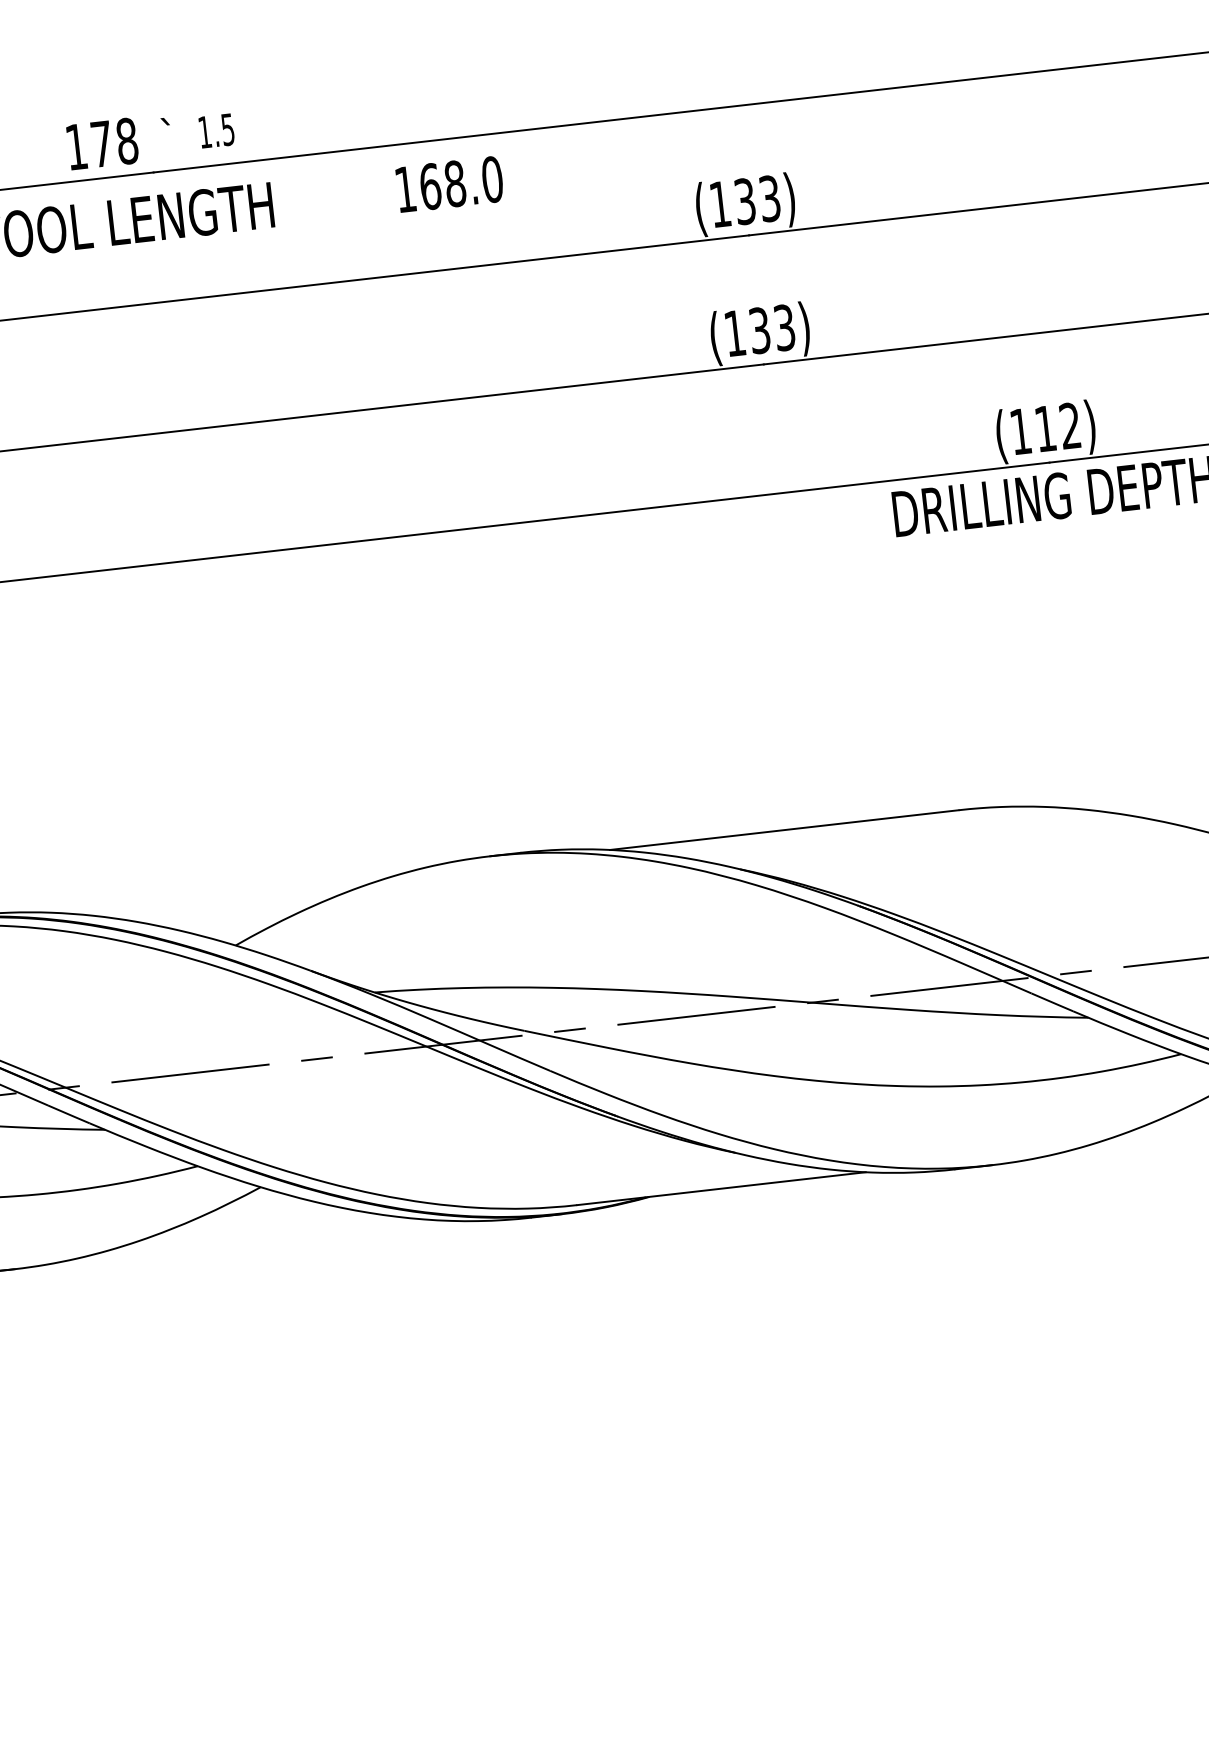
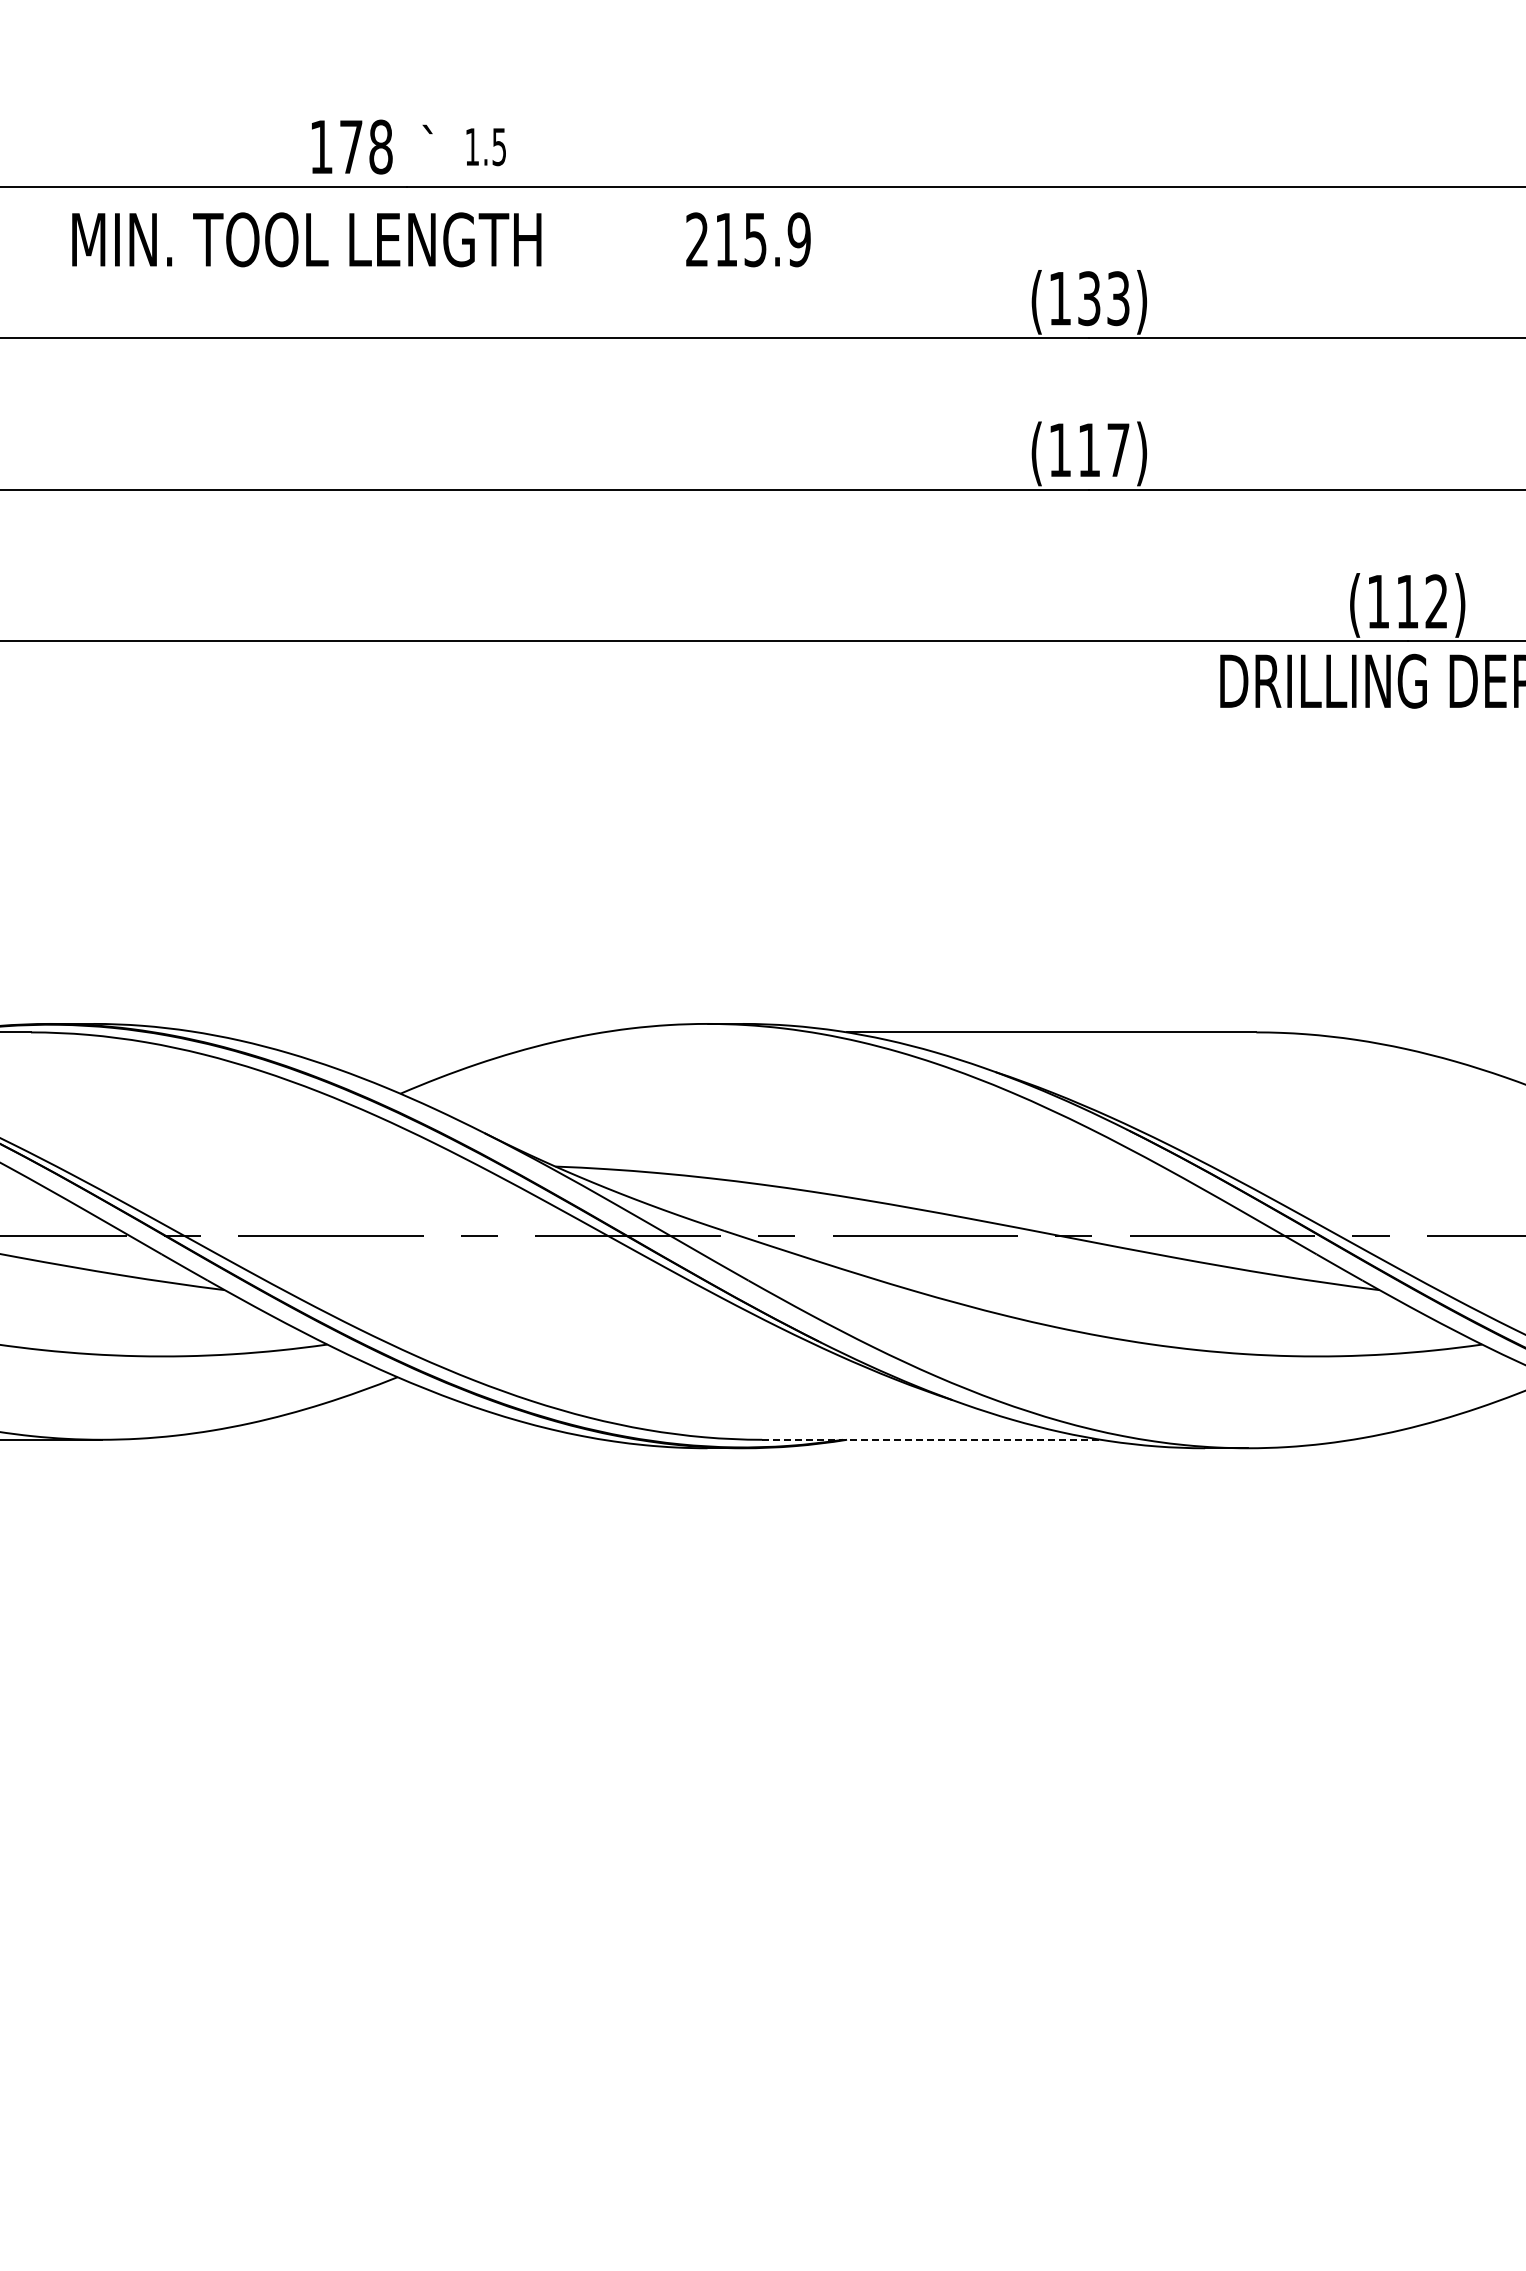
text: (449, 184) -> (748, 239), 168.0 -> 215.9
text: (771, 328) -> (1103, 449), (133) -> (117)
line: (722, 1188) -> (932, 1439), solid -> dashed

